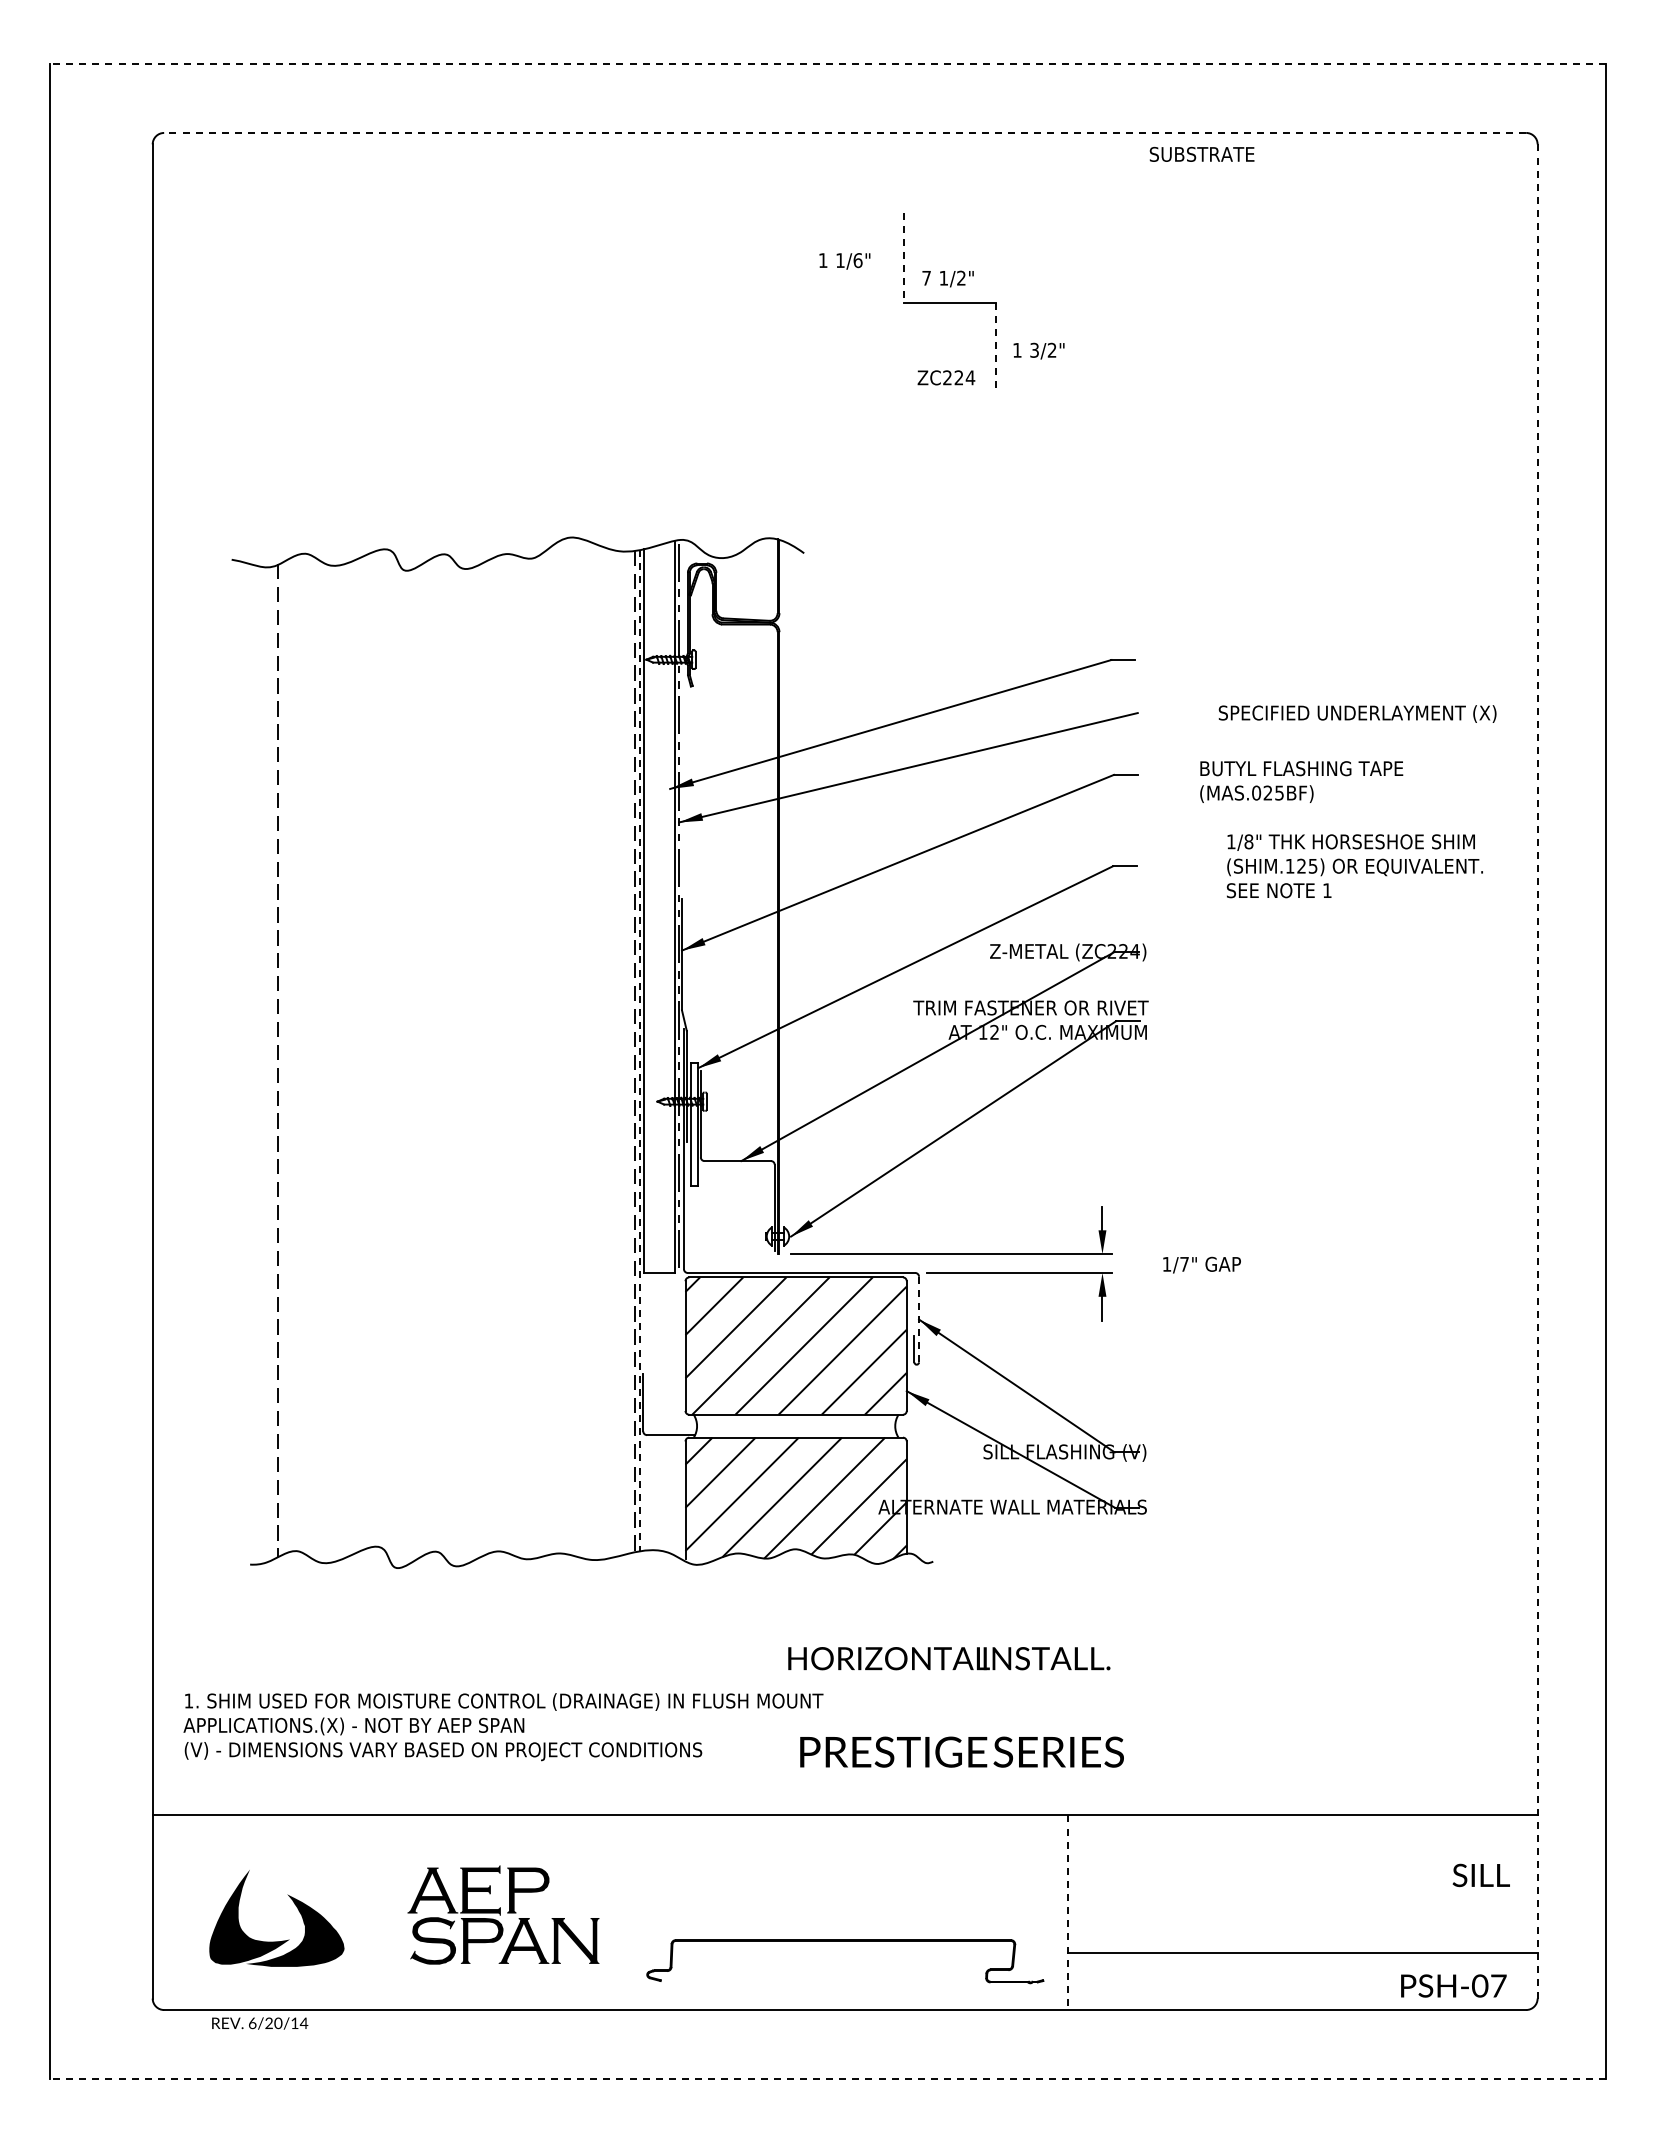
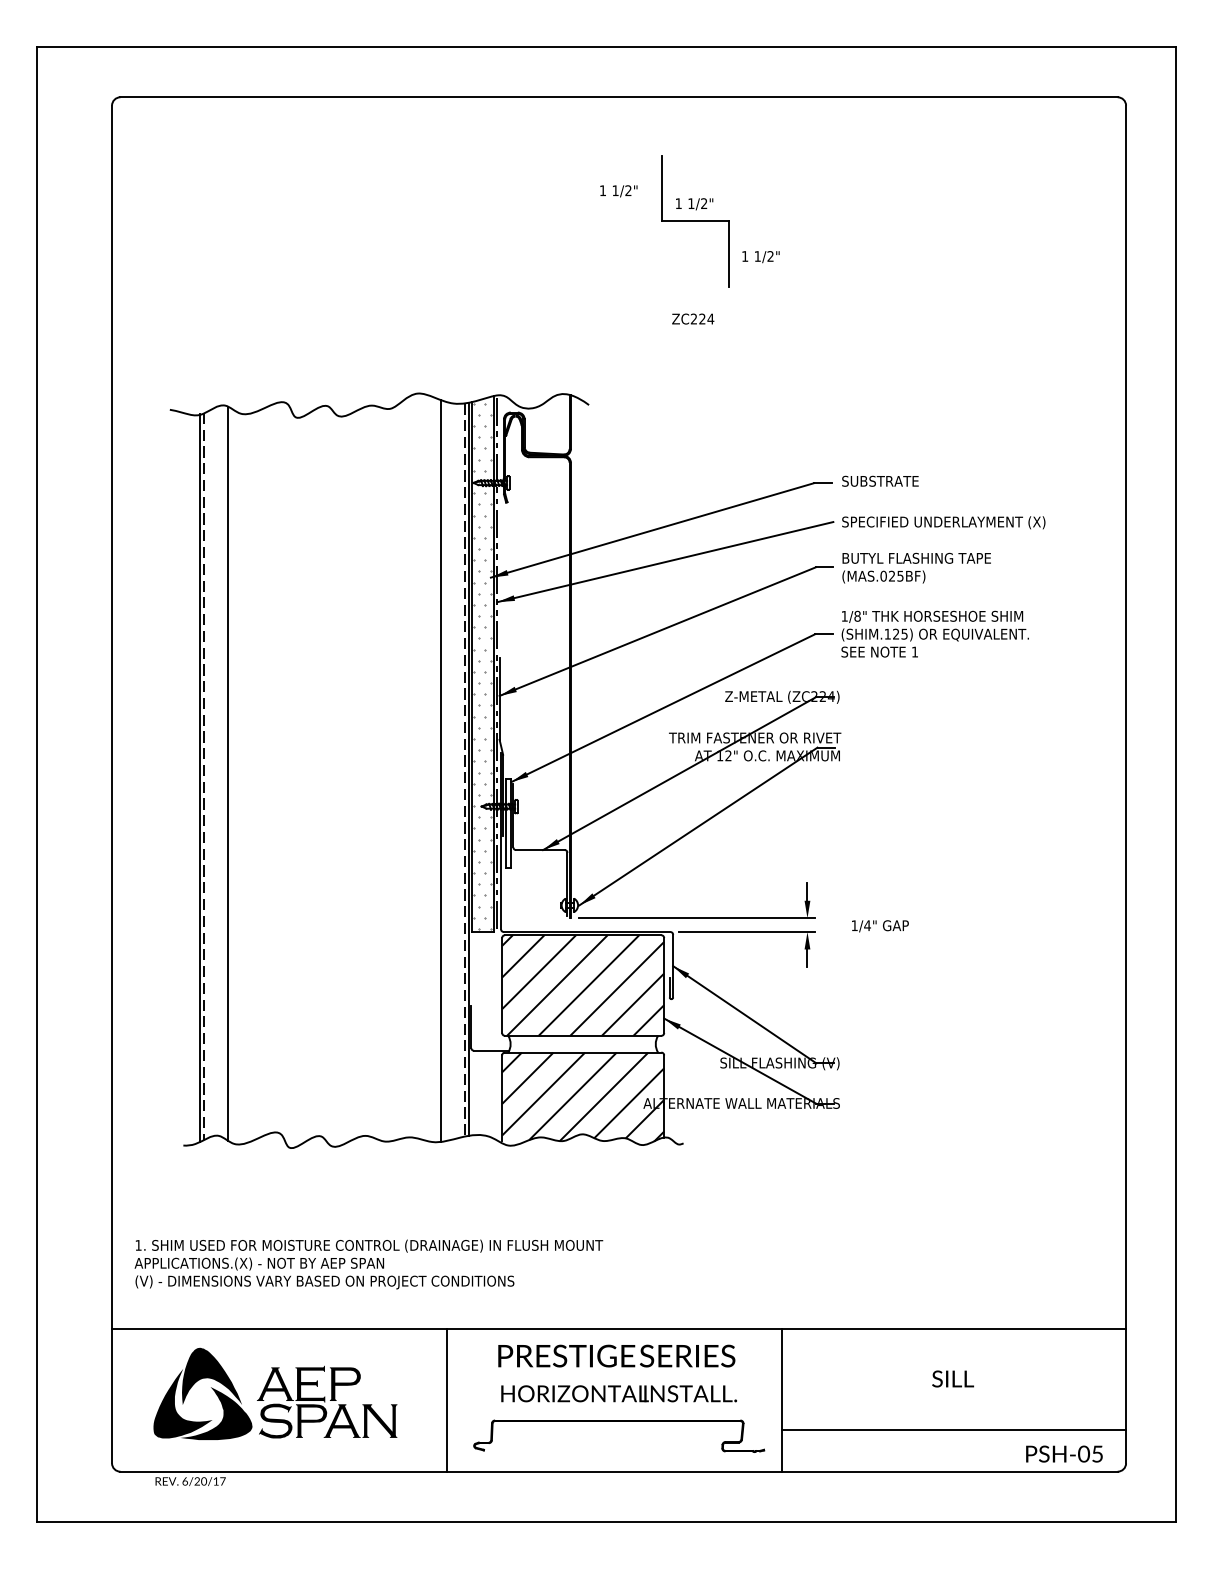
line: (827, 64) -> (606, 47), dashed -> solid
line: (844, 132) -> (618, 96), dashed -> solid
text: (1201, 153) -> (879, 480), moved
line: (904, 257) -> (662, 188), dashed -> solid
text: (857, 260) -> (628, 190), 1/6" -> 1/2"
text: (926, 278) -> (678, 203), 7 -> 1
line: (995, 347) -> (729, 254), dashed -> solid
text: (1034, 349) -> (757, 255), 3/2" -> 1/2"
text: (946, 377) -> (693, 318), moved
text: (1357, 713) -> (943, 522), moved
text: (1301, 781) -> (916, 567), moved
text: (1354, 866) -> (934, 634), moved
hatch: (657, 909) -> (481, 665), added
line: (639, 1050) -> (468, 769), dashed -> solid
line: (601, 1052) -> (440, 770), added
line: (311, 1056) -> (228, 773), added
line: (273, 1062) -> (200, 777), added
line: (1537, 1071) -> (1125, 784), dashed -> solid
text: (1184, 1264) -> (867, 925), 1/7" -> 1/4"
line: (919, 1319) -> (673, 966), dashed -> solid
text: (949, 1658) -> (619, 1393), moved
text: (961, 1751) -> (616, 1355), moved
text: (1480, 1875) -> (952, 1379), moved
fill: (289, 1879) -> (212, 1376), added
line: (610, 1912) -> (447, 1400), added
line: (1068, 1913) -> (782, 1401), dashed -> solid
part: (503, 1914) -> (327, 1401), moved
text: (1498, 1985) -> (1097, 1453), PSH-07 -> PSH-05
text: (303, 2022) -> (222, 1480), 6/20/14 -> 6/20/17
line: (827, 2078) -> (606, 1521), dashed -> solid

